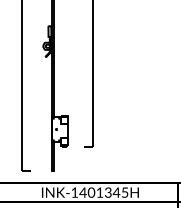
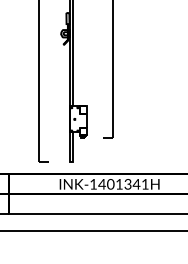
text: (125, 192) -> (145, 184), INK-1401345H -> INK-1401341H

